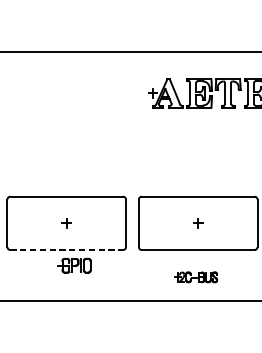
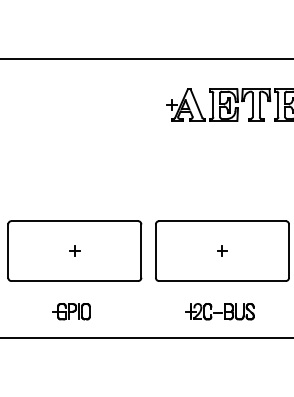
line: (67, 250) -> (75, 281), dashed -> solid
part: (74, 265) -> (71, 311), moved
part: (195, 277) -> (219, 311), size x1.43

